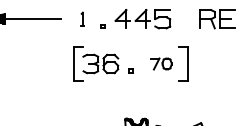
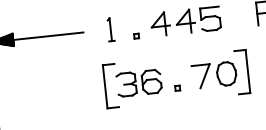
part: (82, 18) -> (110, 28), size x1.43
part: (161, 63) -> (214, 74), size x1.67

